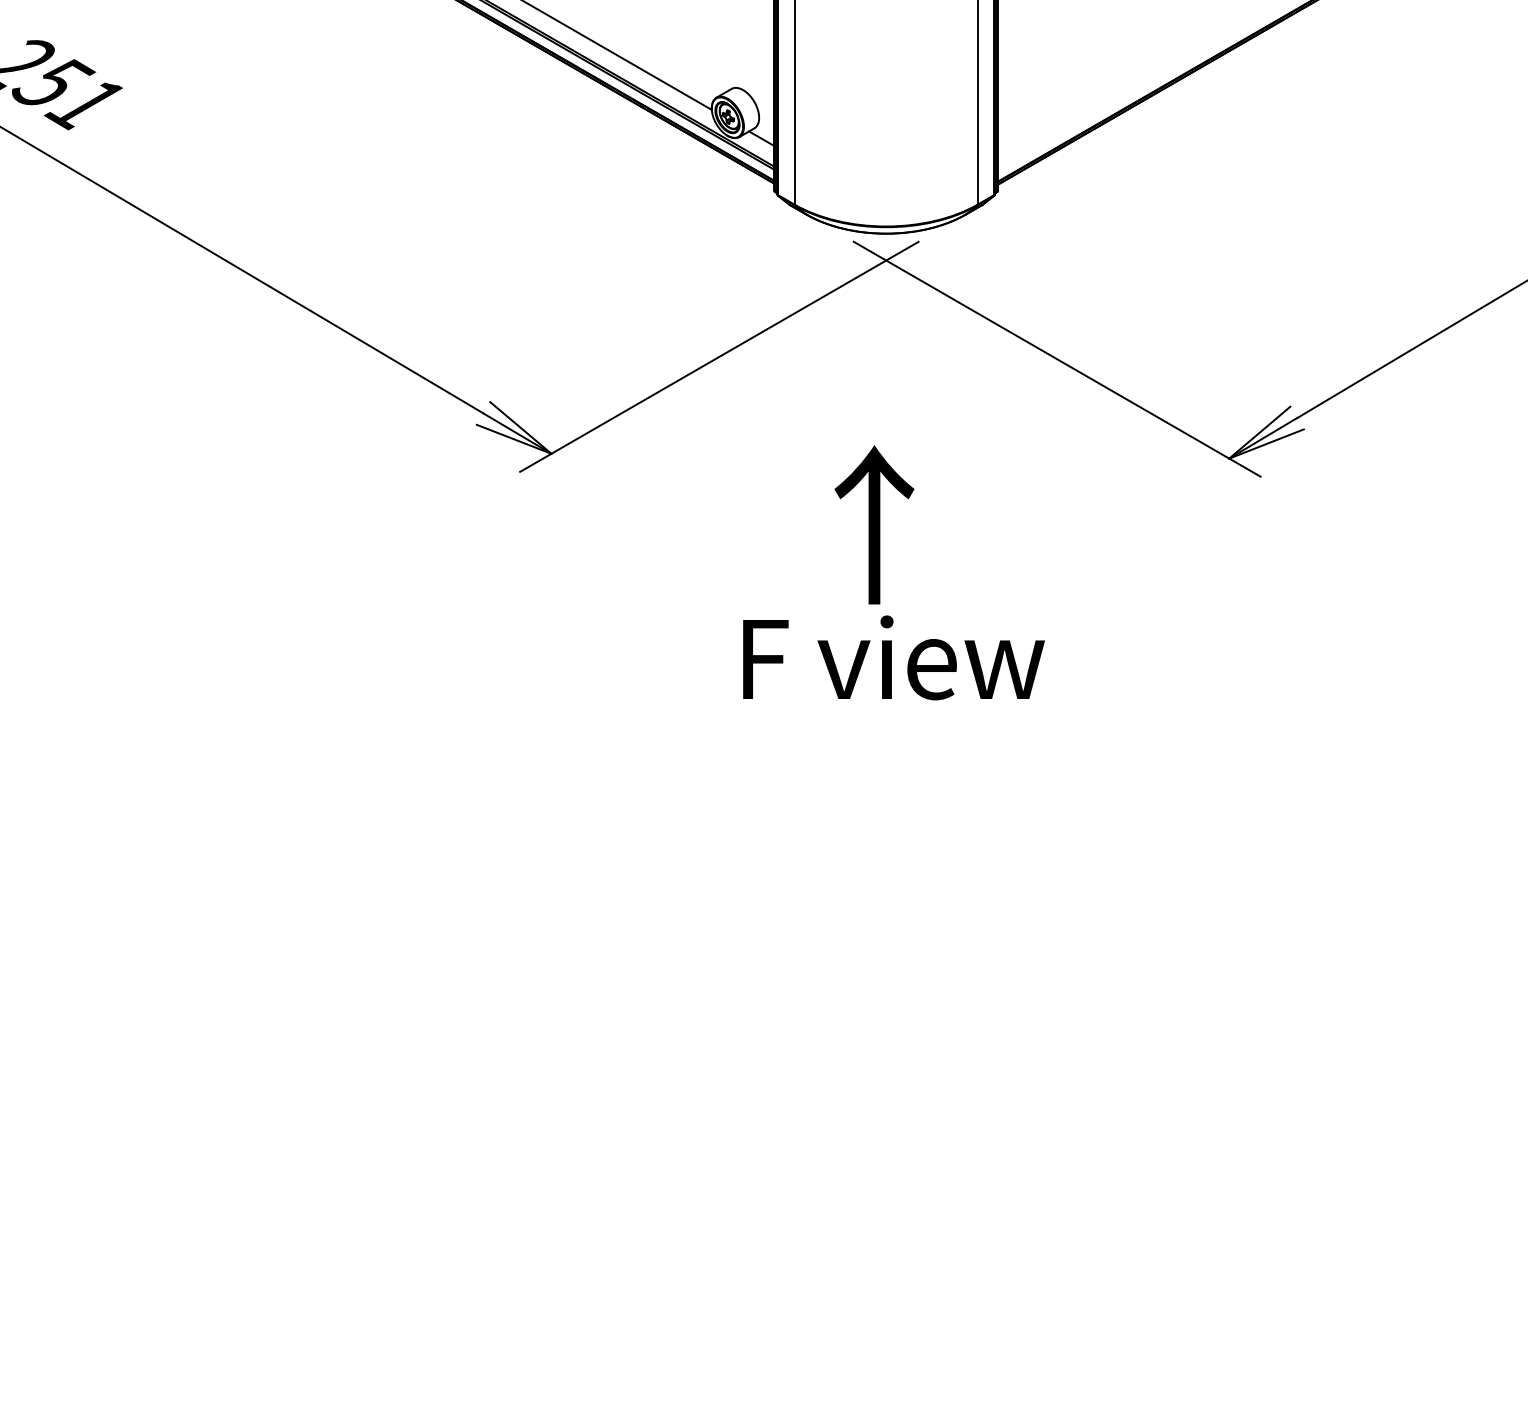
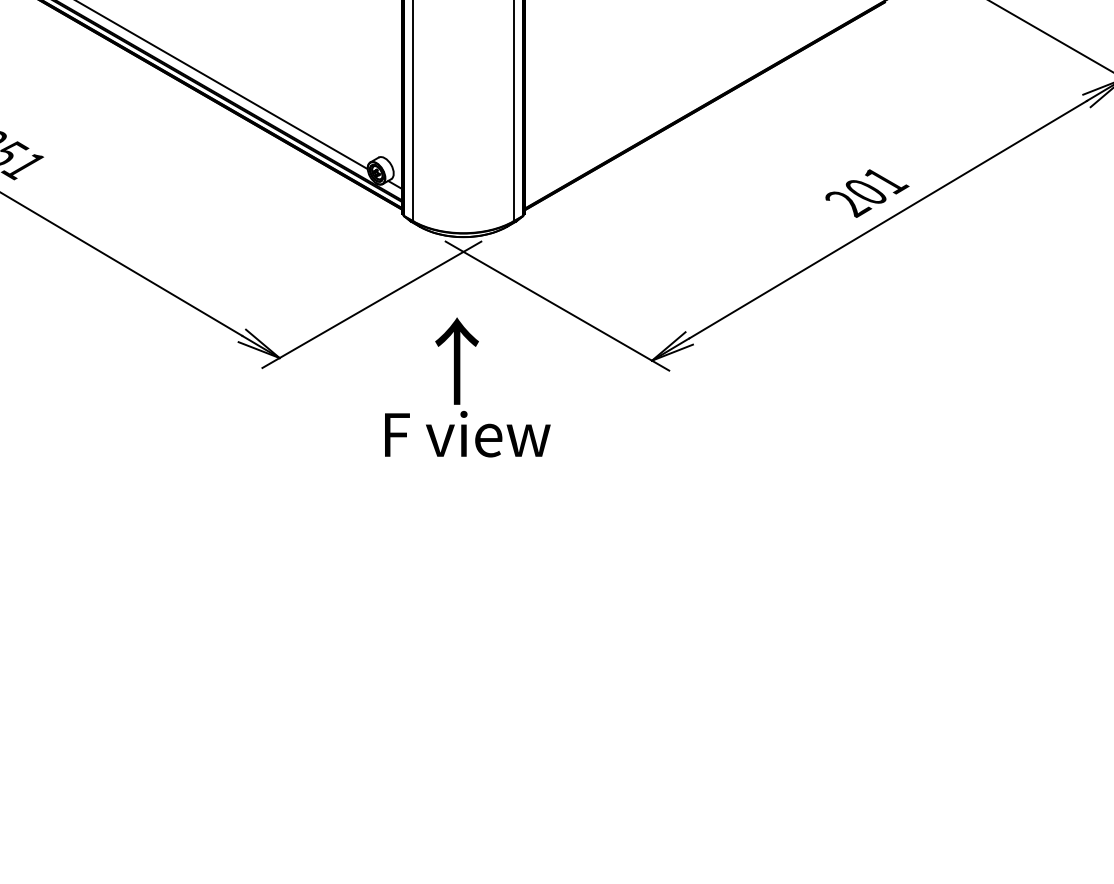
text: (893, 572) -> (467, 387), moved

